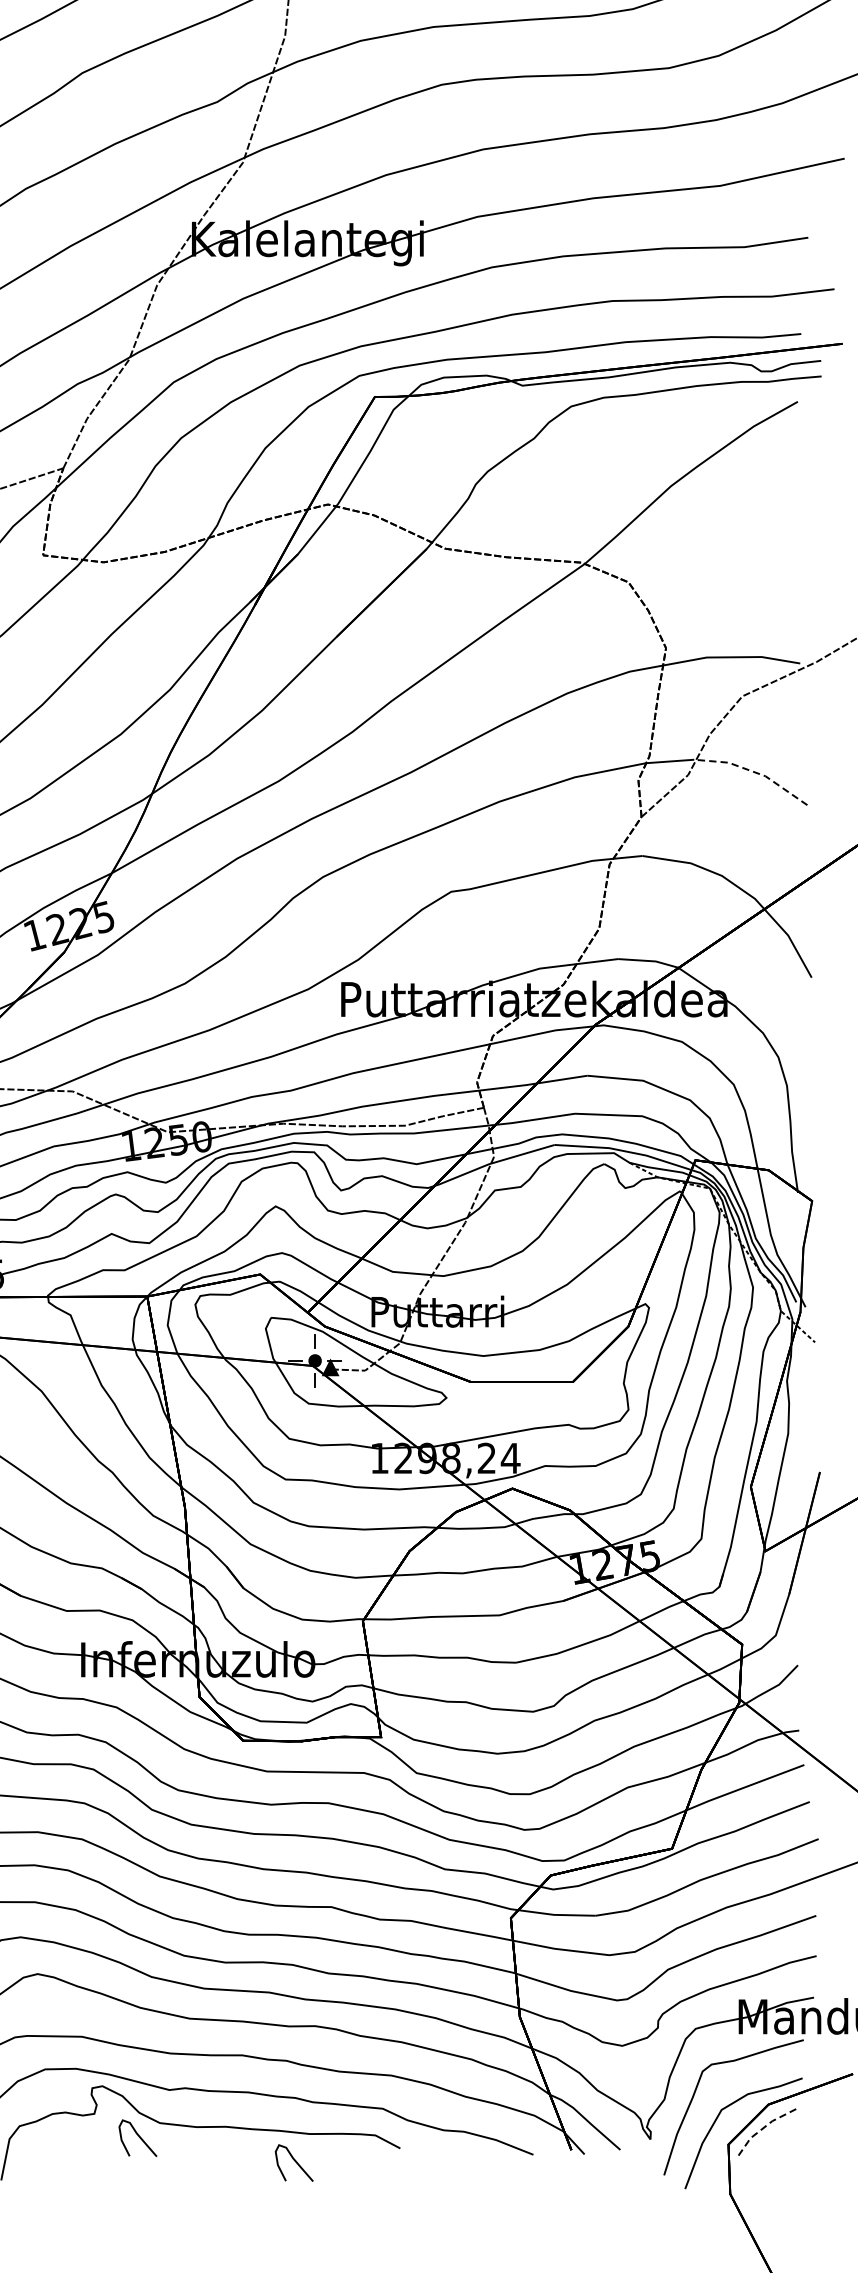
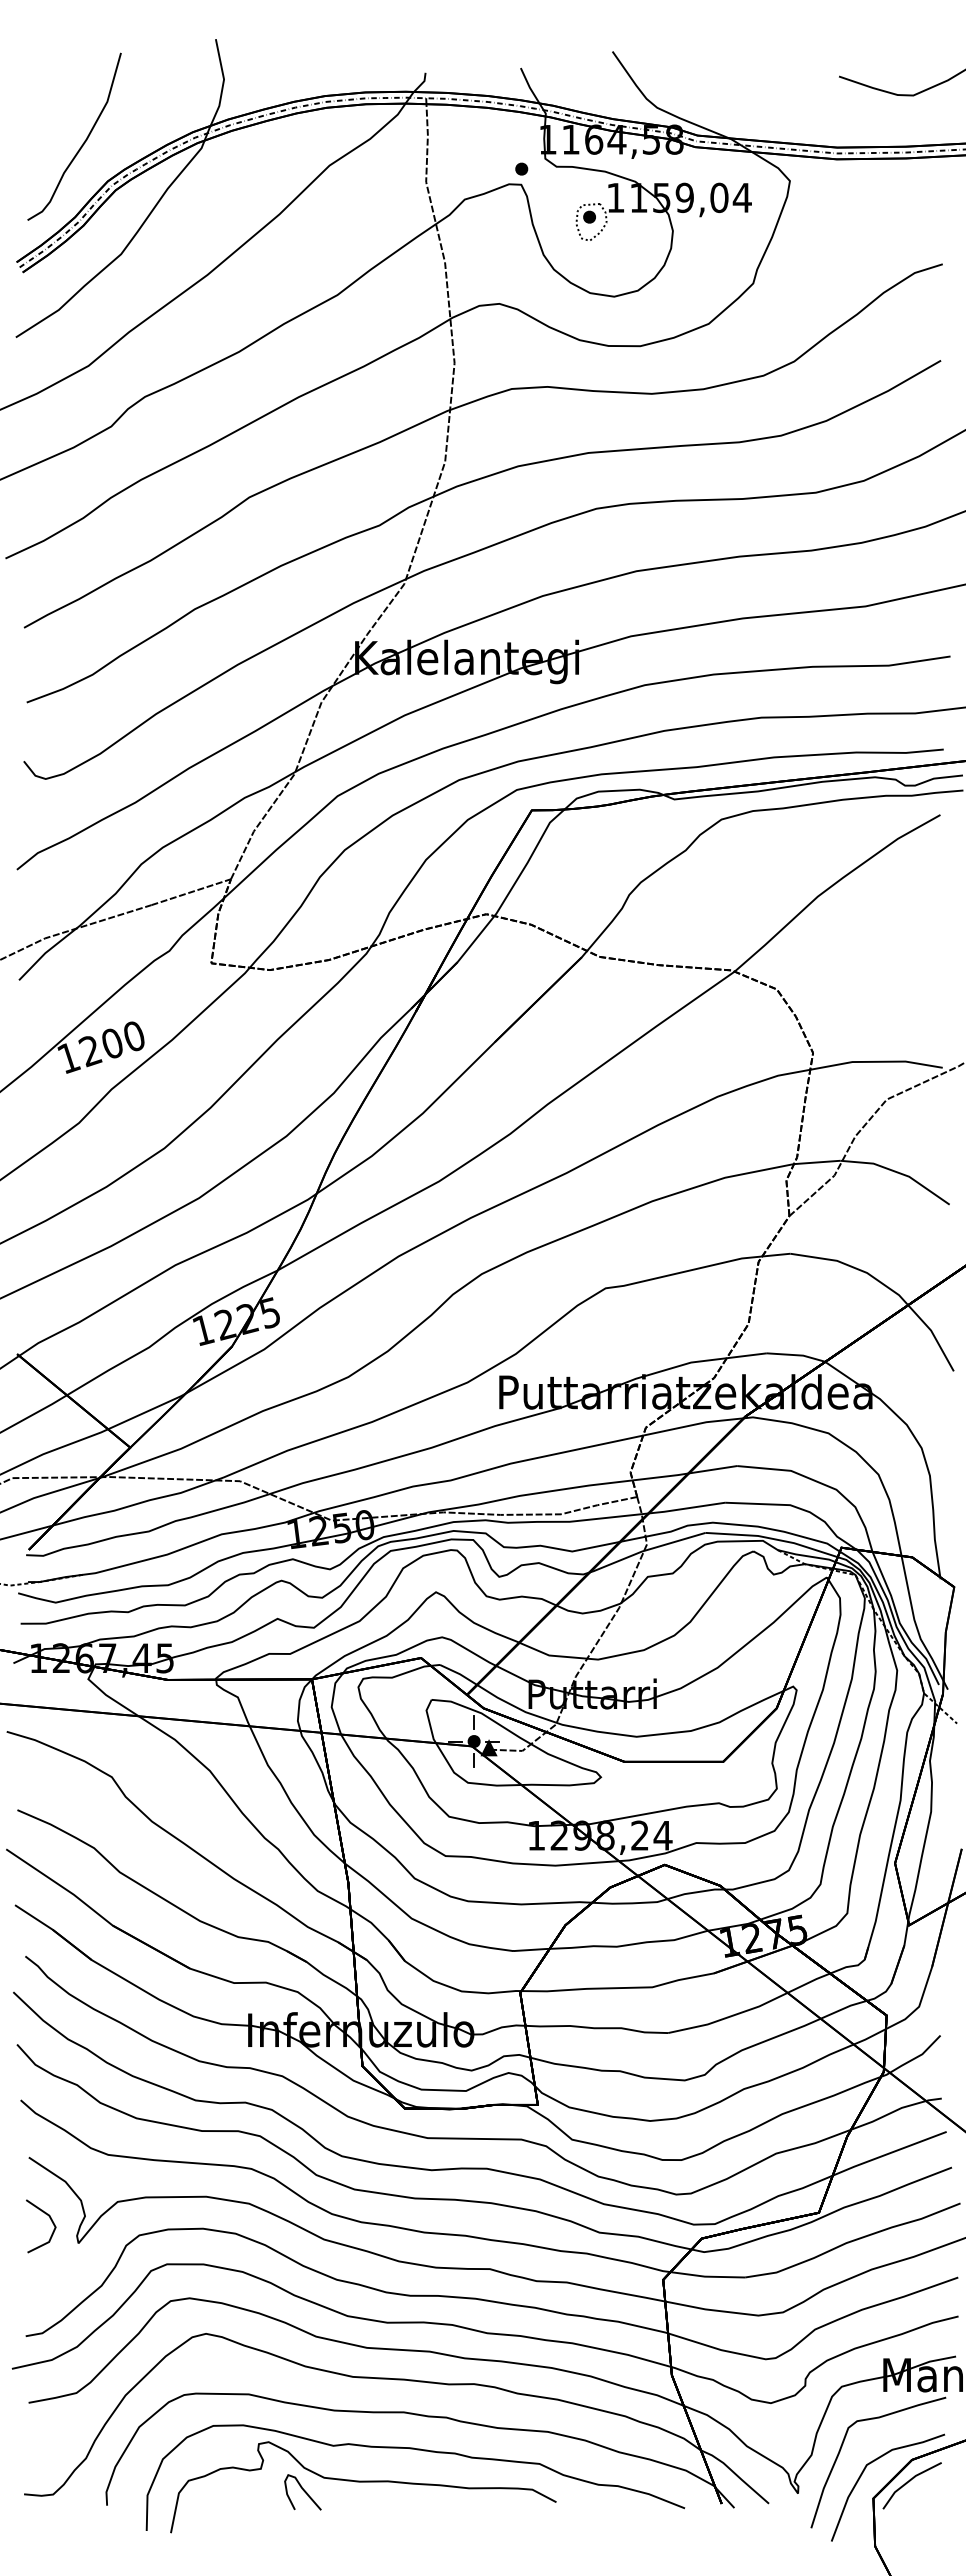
line: (754, 771) -> (898, 1172), dashed -> solid
line: (764, 2126) -> (908, 2481), dashed -> solid
curve: (294, 2162) -> (454, 2515), removed

